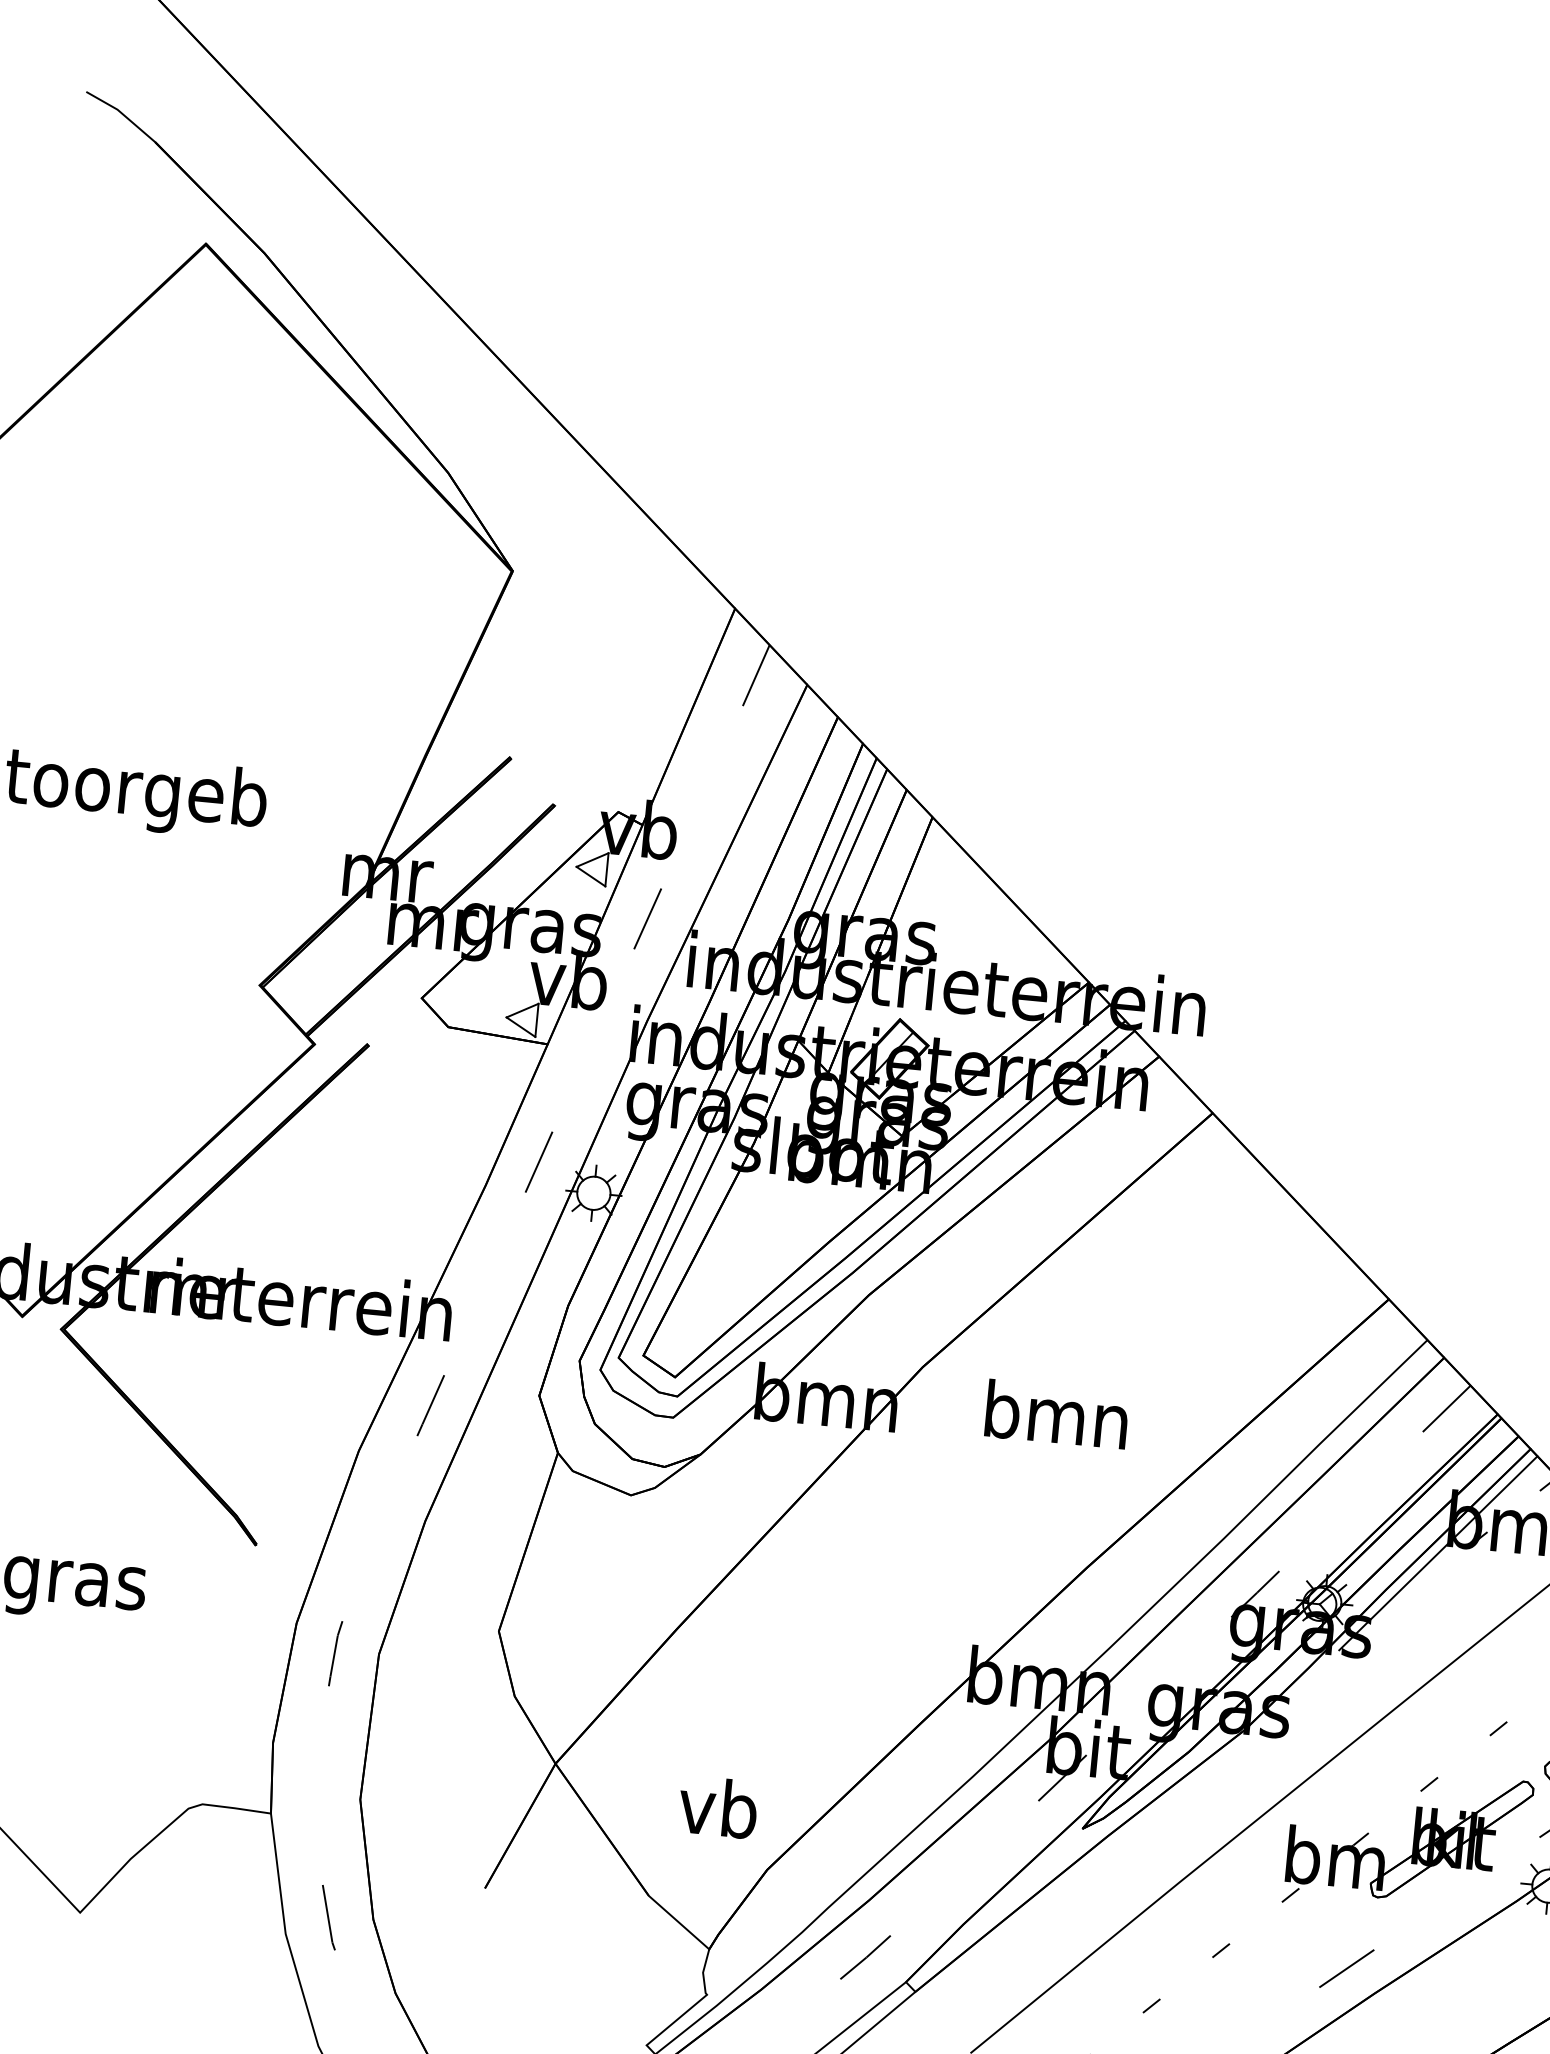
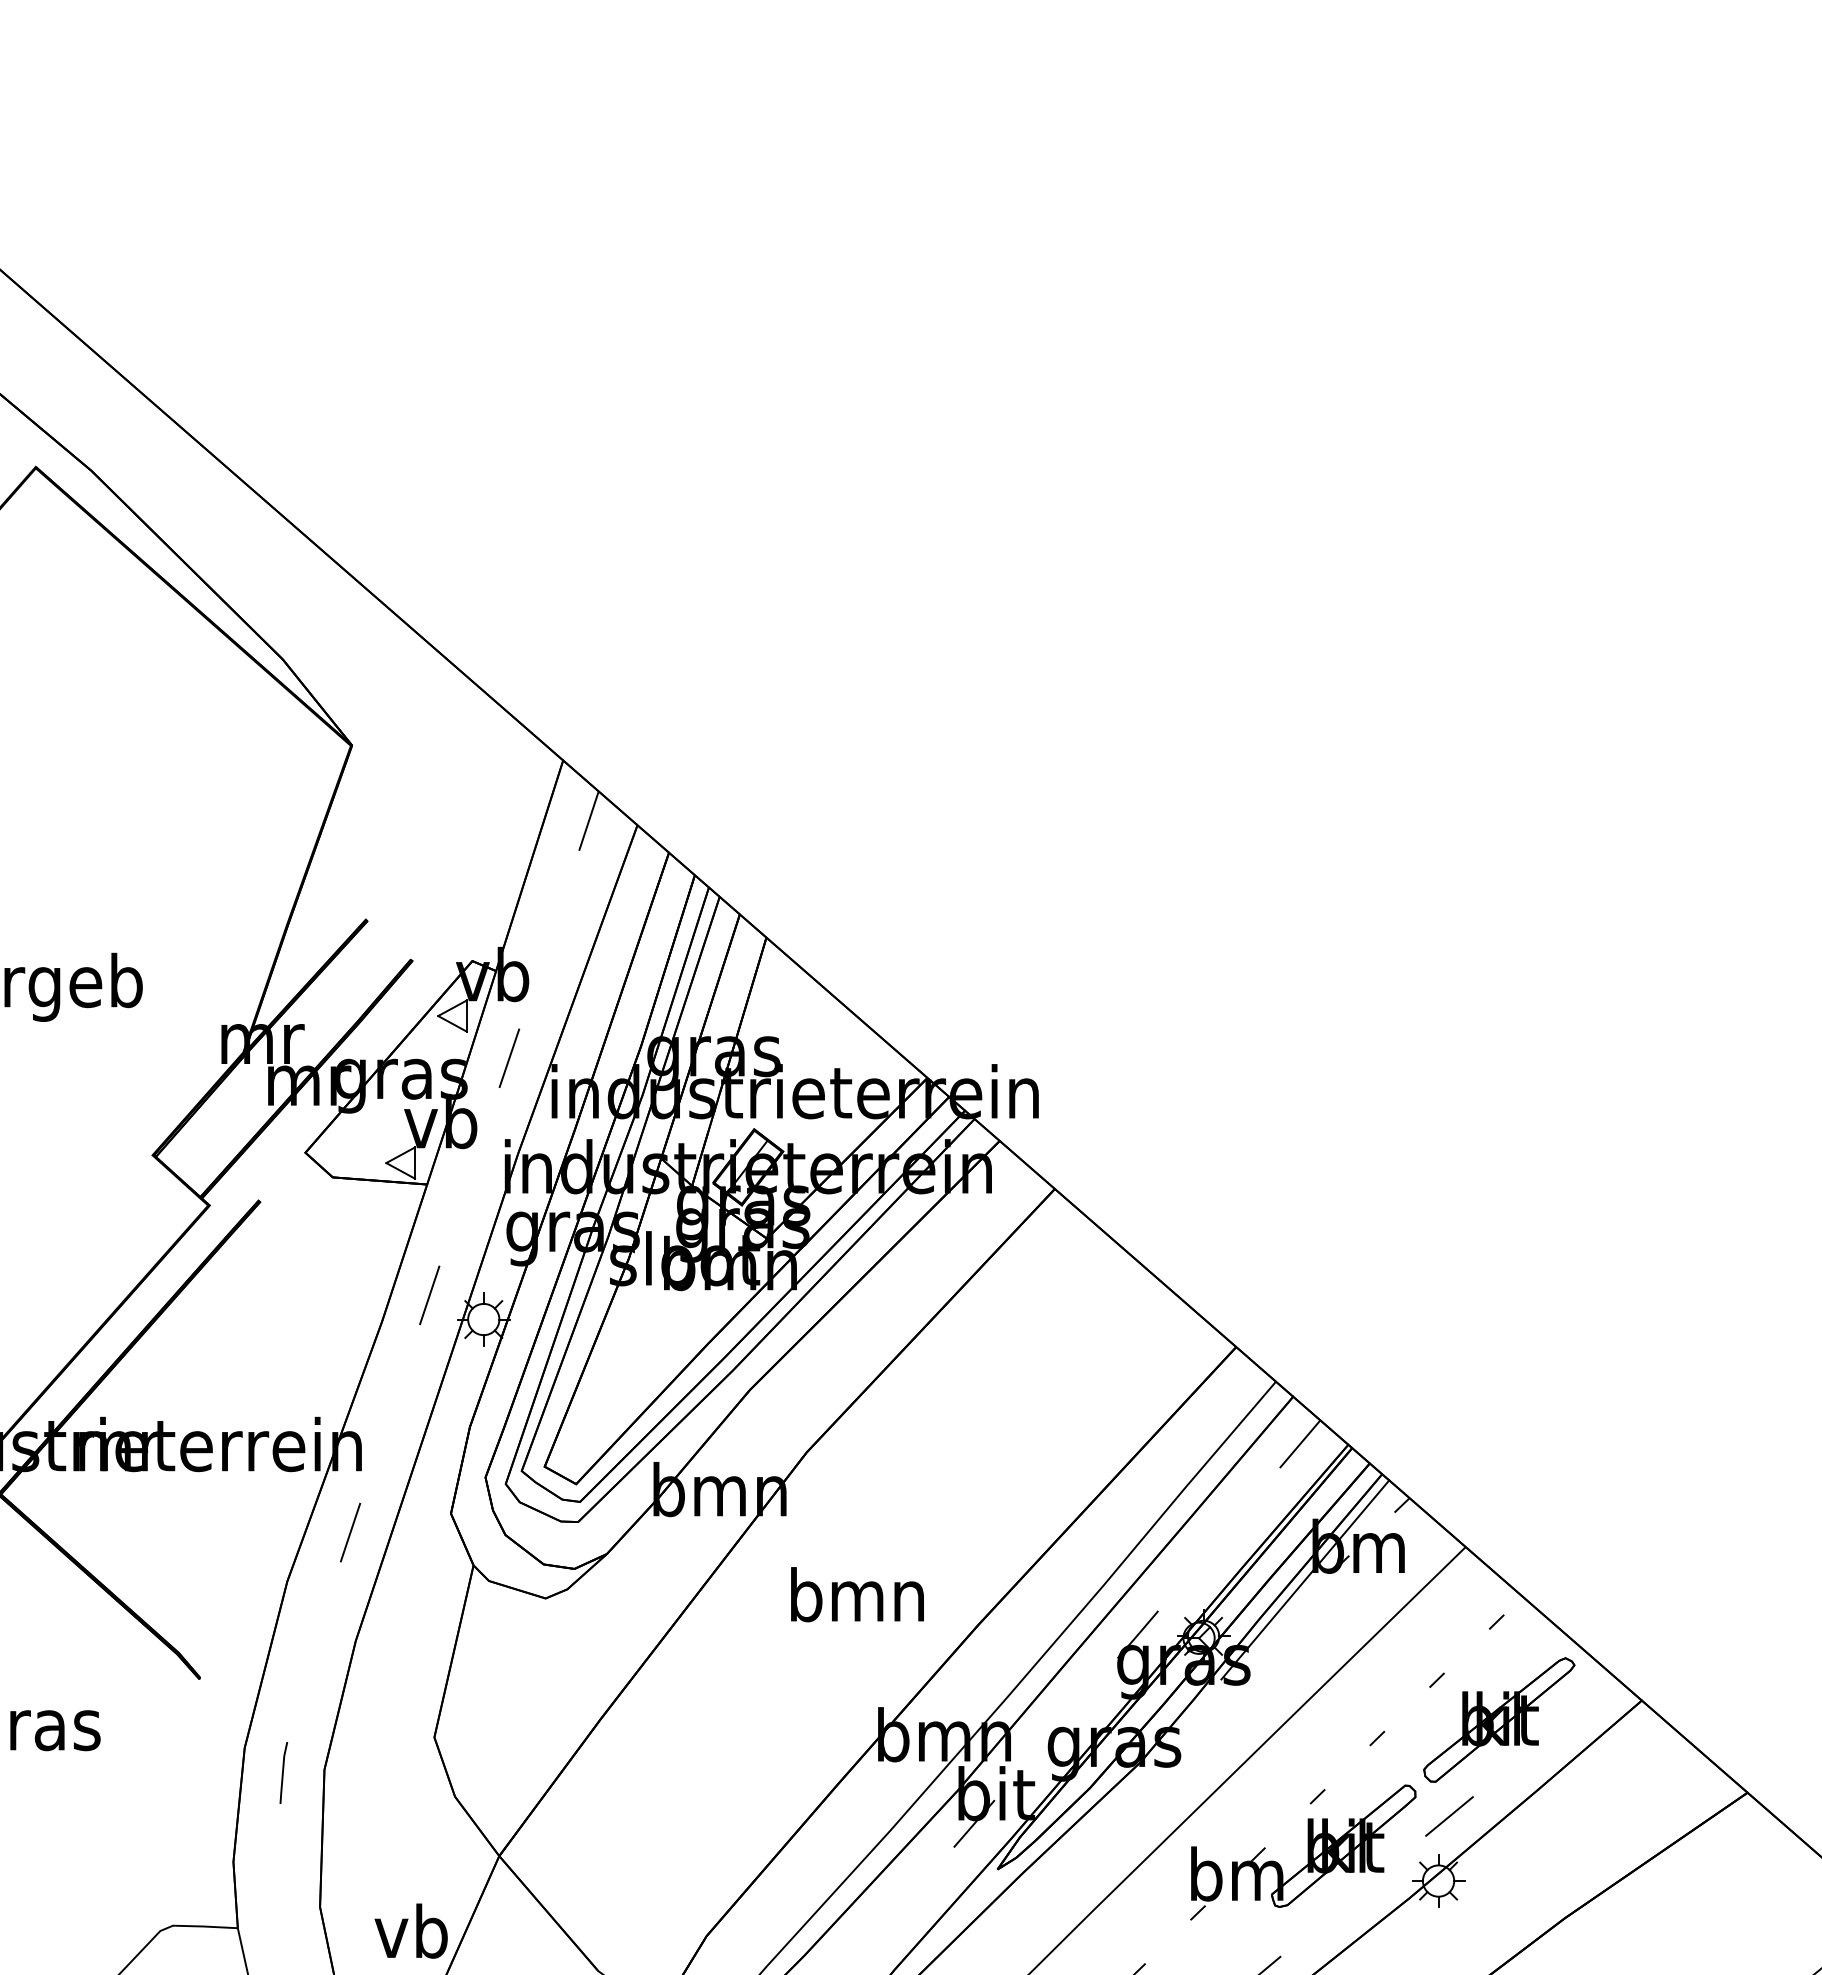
text: (1057, 1414) -> (857, 1594), moved
text: (717, 1806) -> (410, 1930), moved

